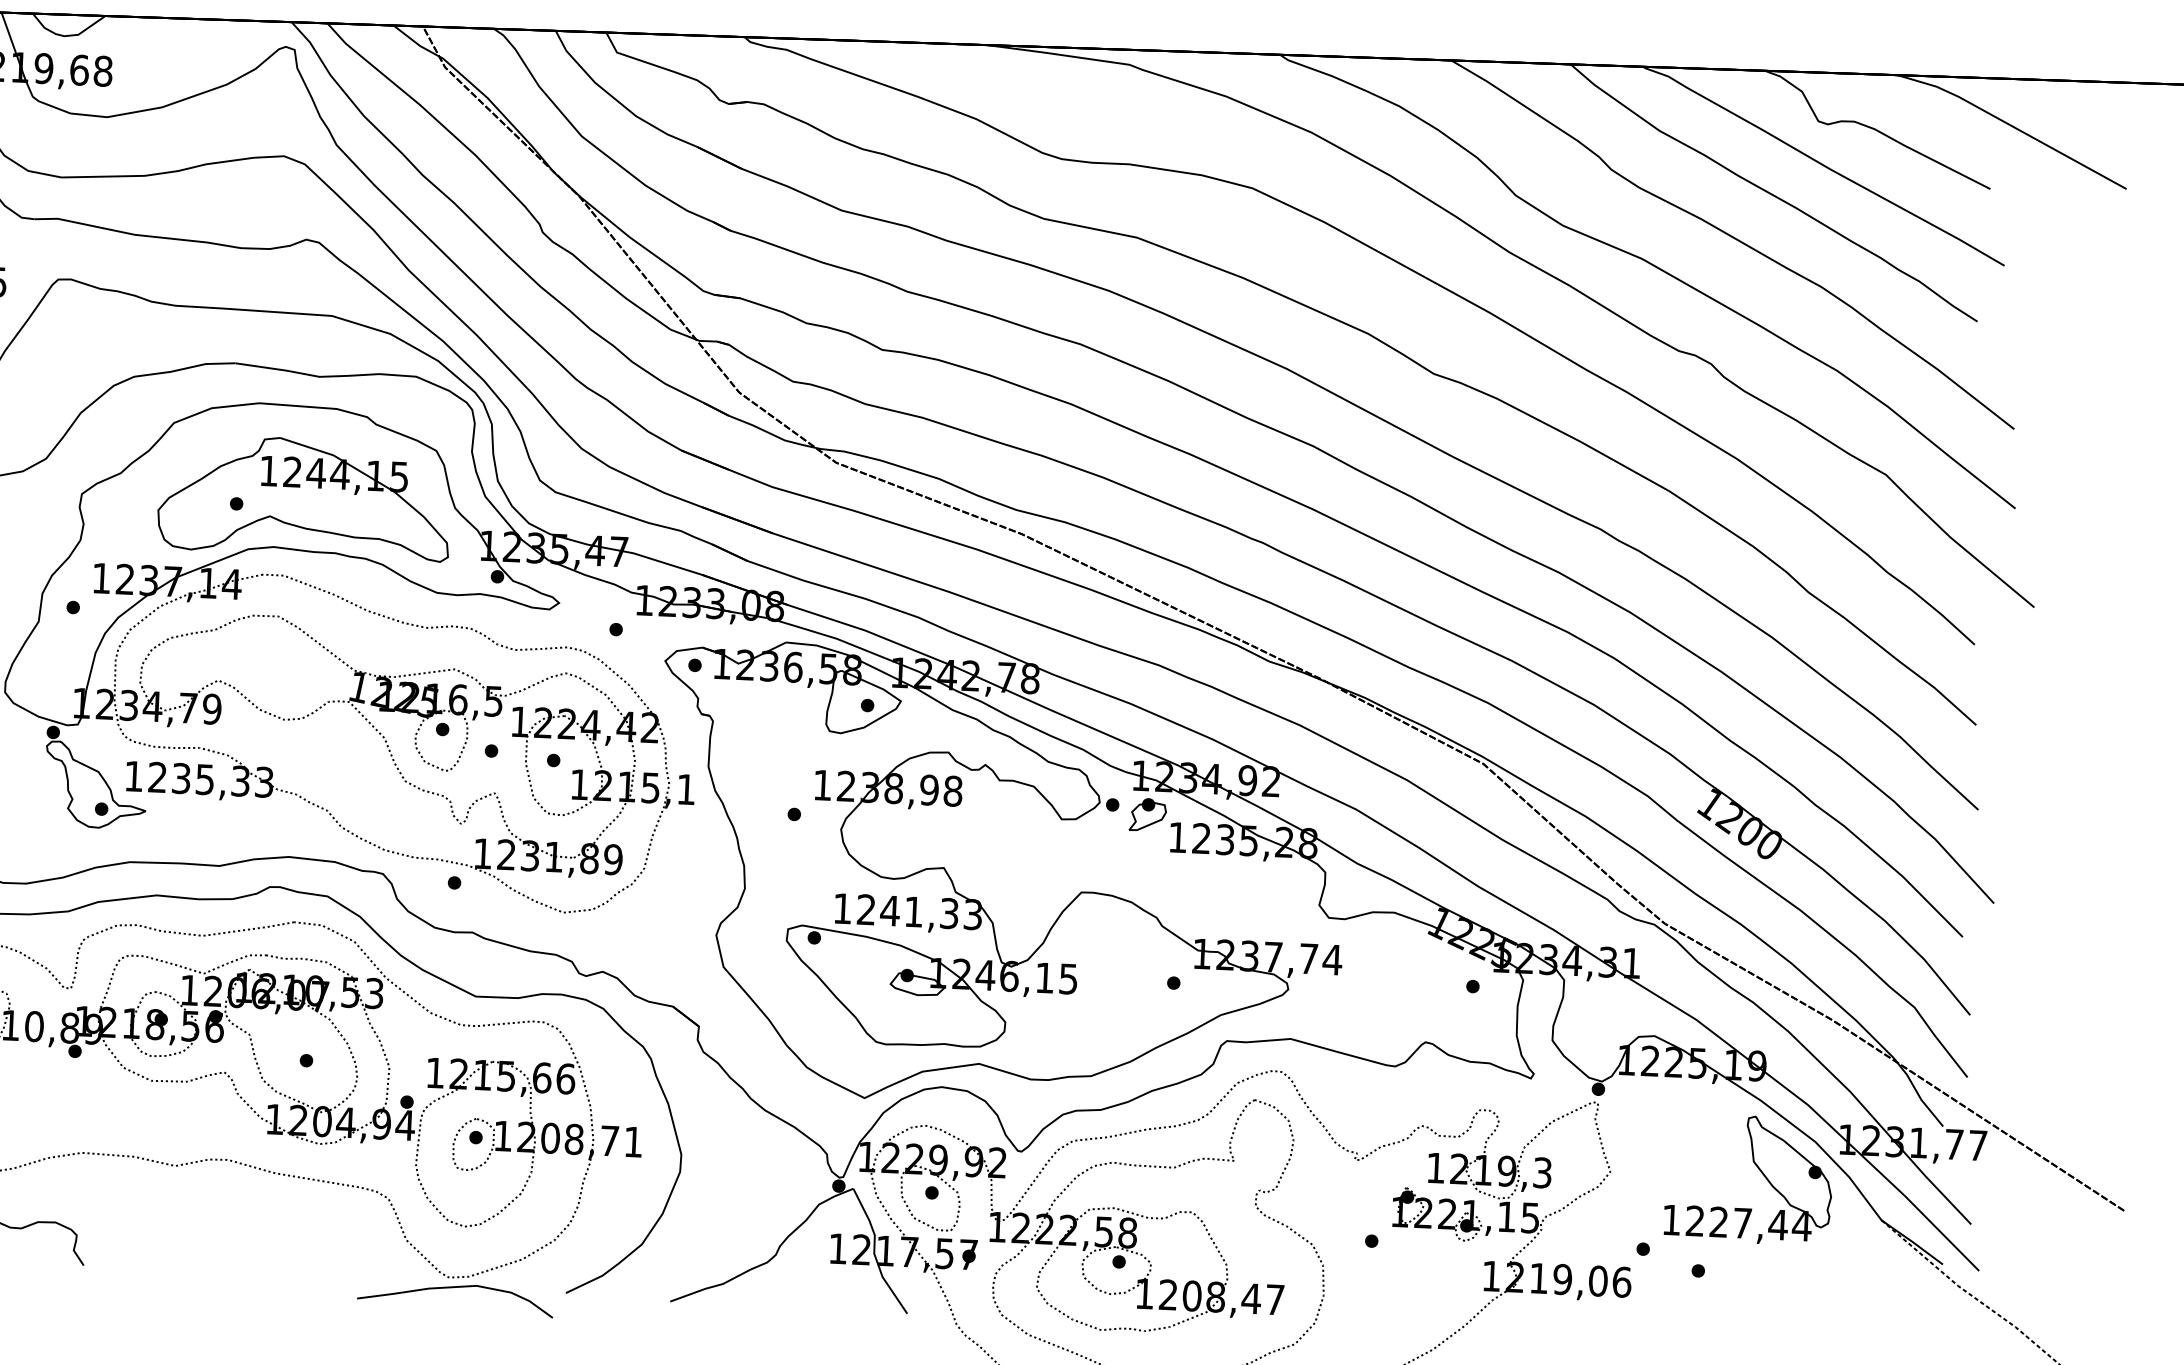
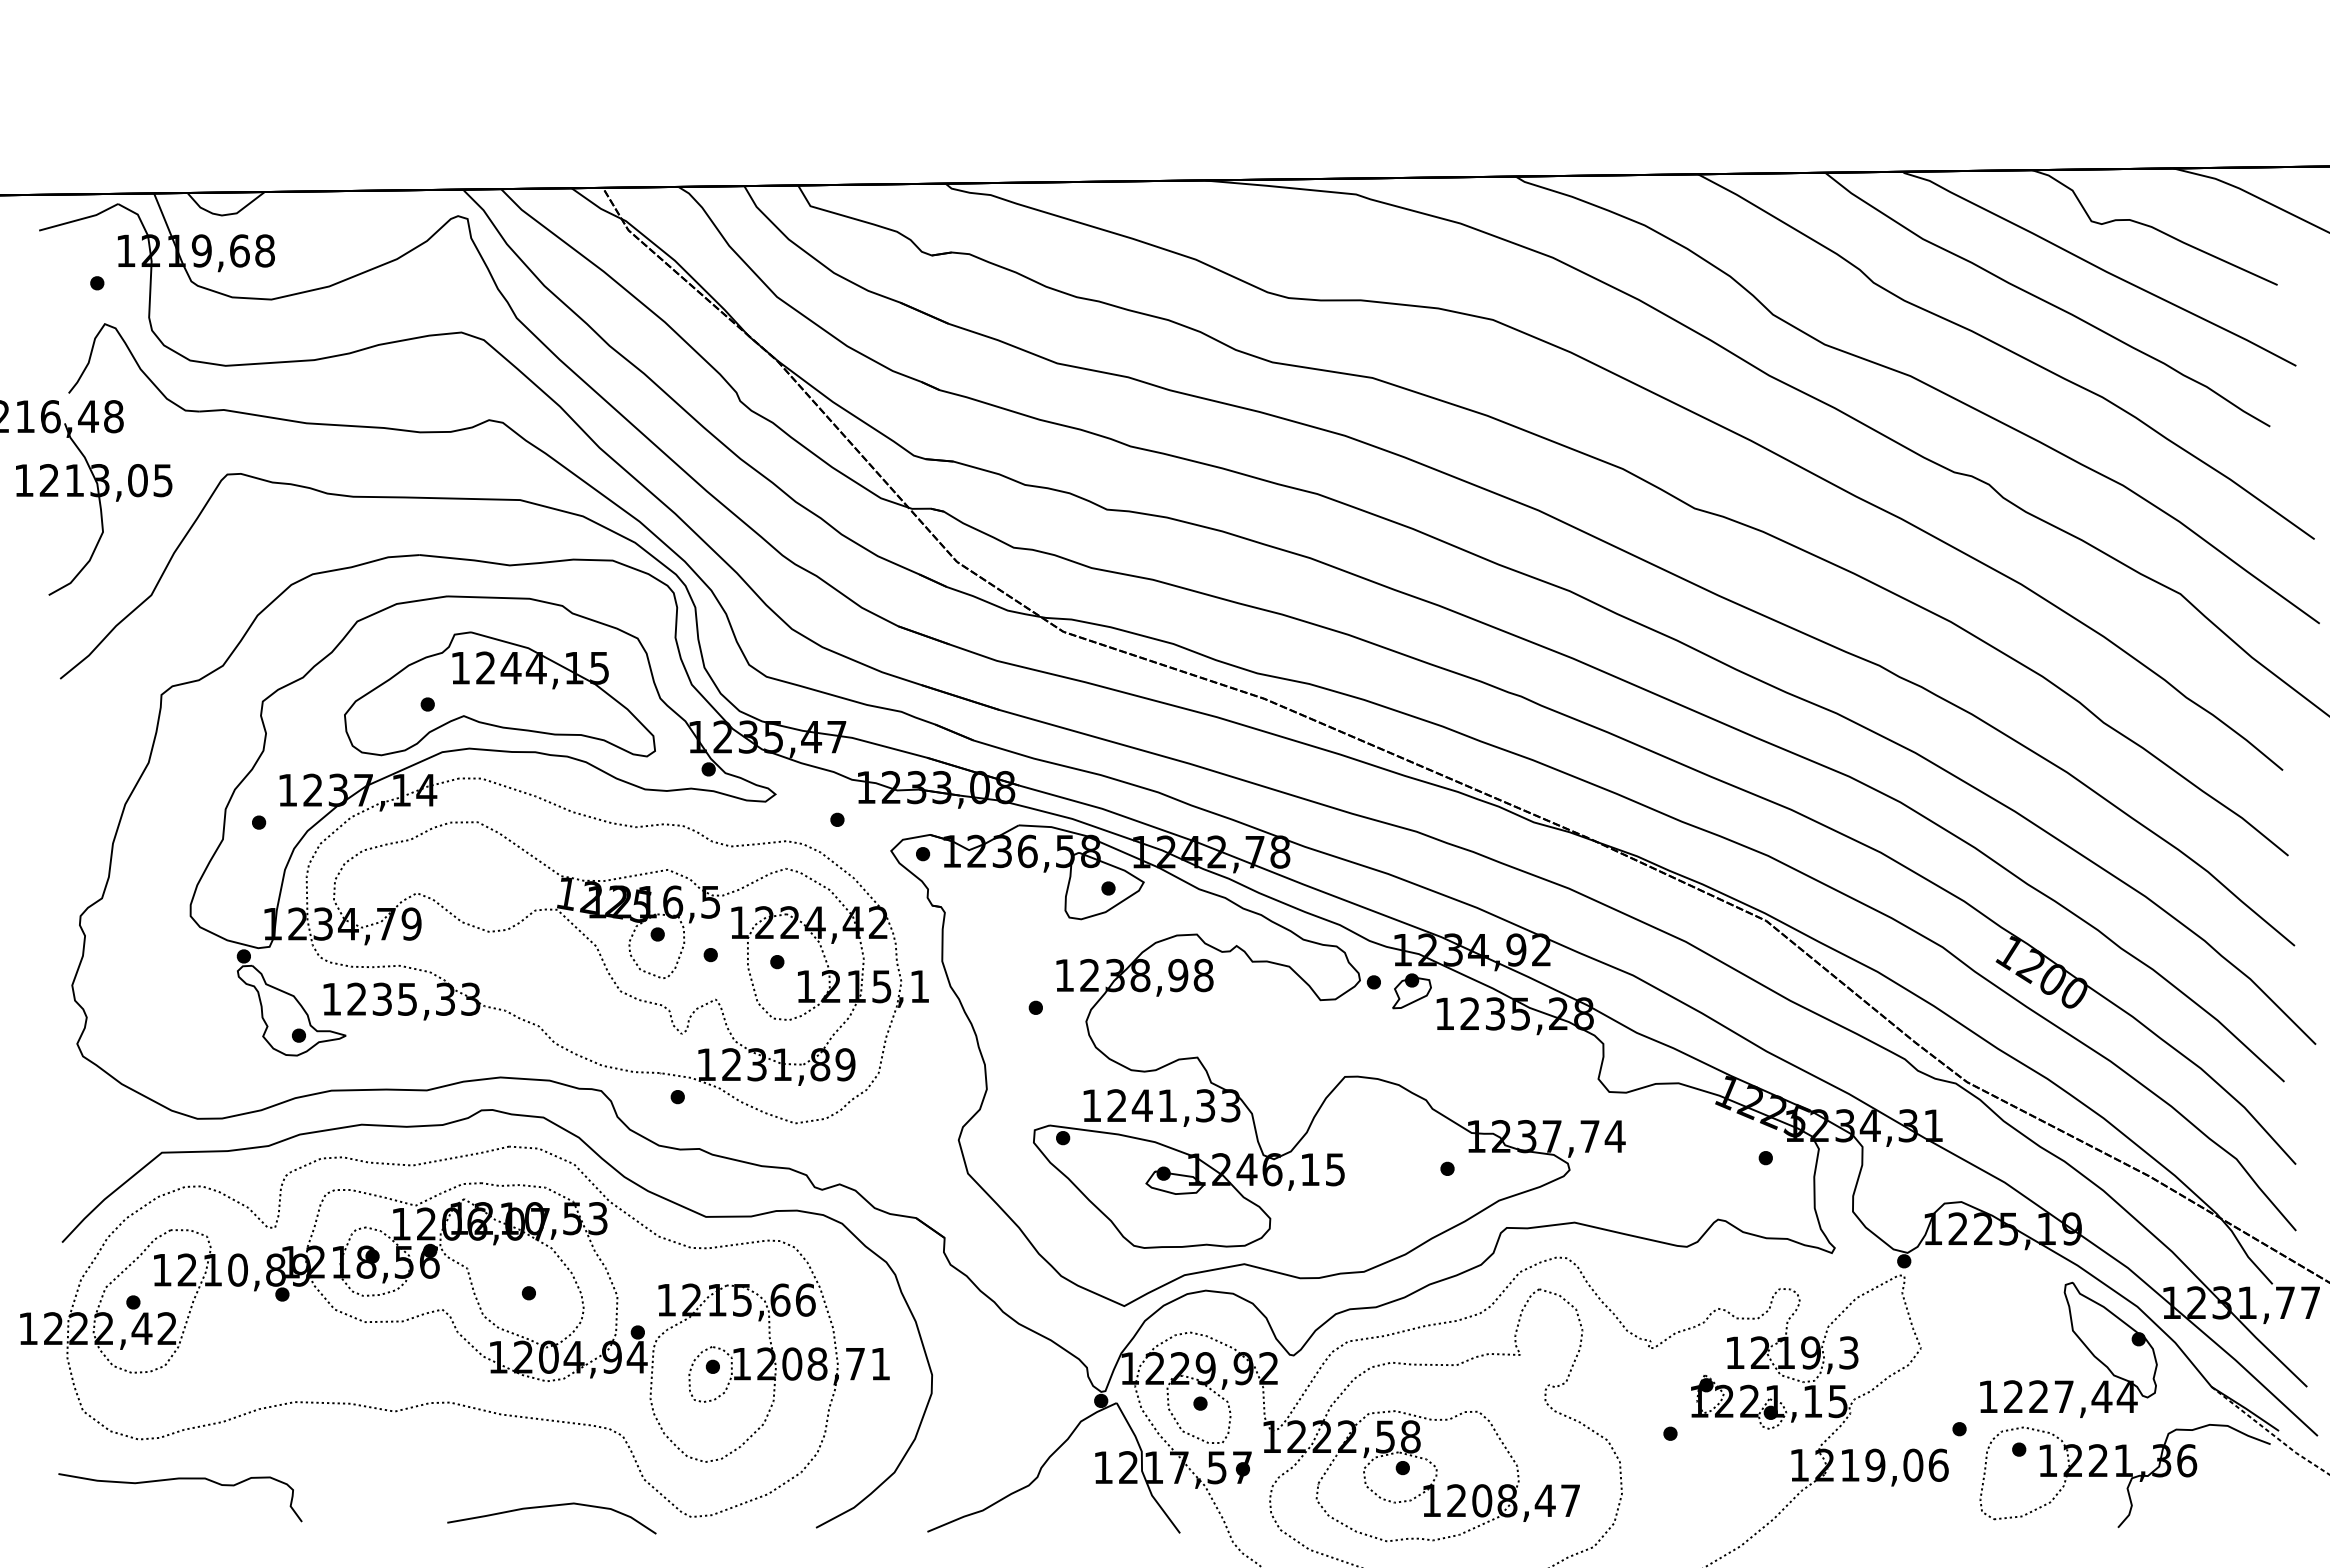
curve: (451, 1288) -> (547, 1507), moved
part: (1796, 1299) -> (2124, 1475), added

